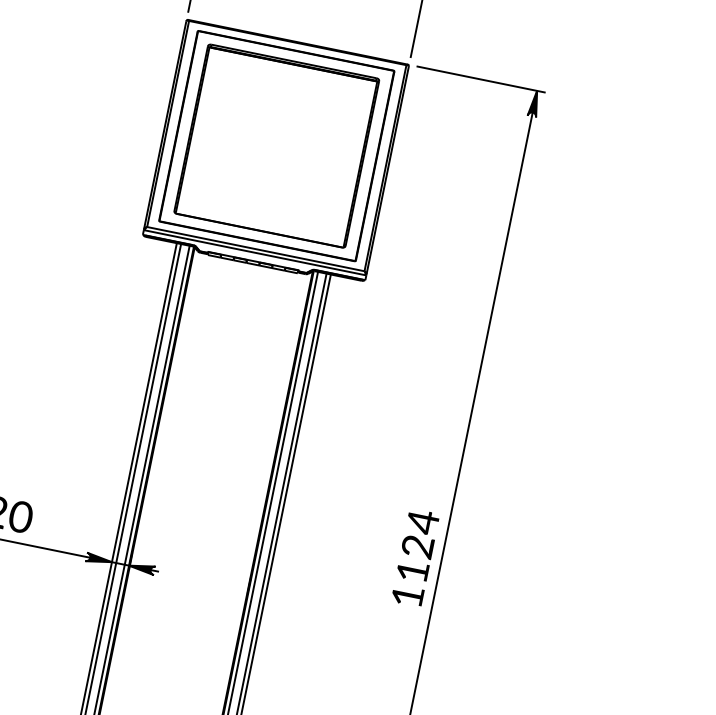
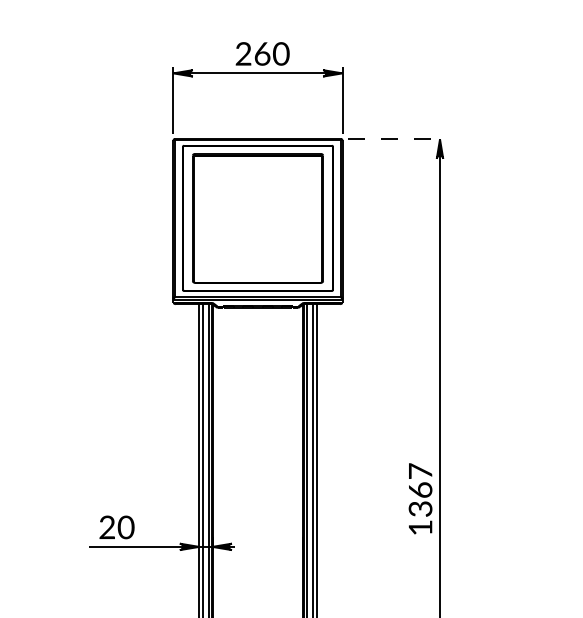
line: (481, 79) -> (397, 139), solid -> dashed
text: (417, 545) -> (420, 489), 1124 -> 1367

